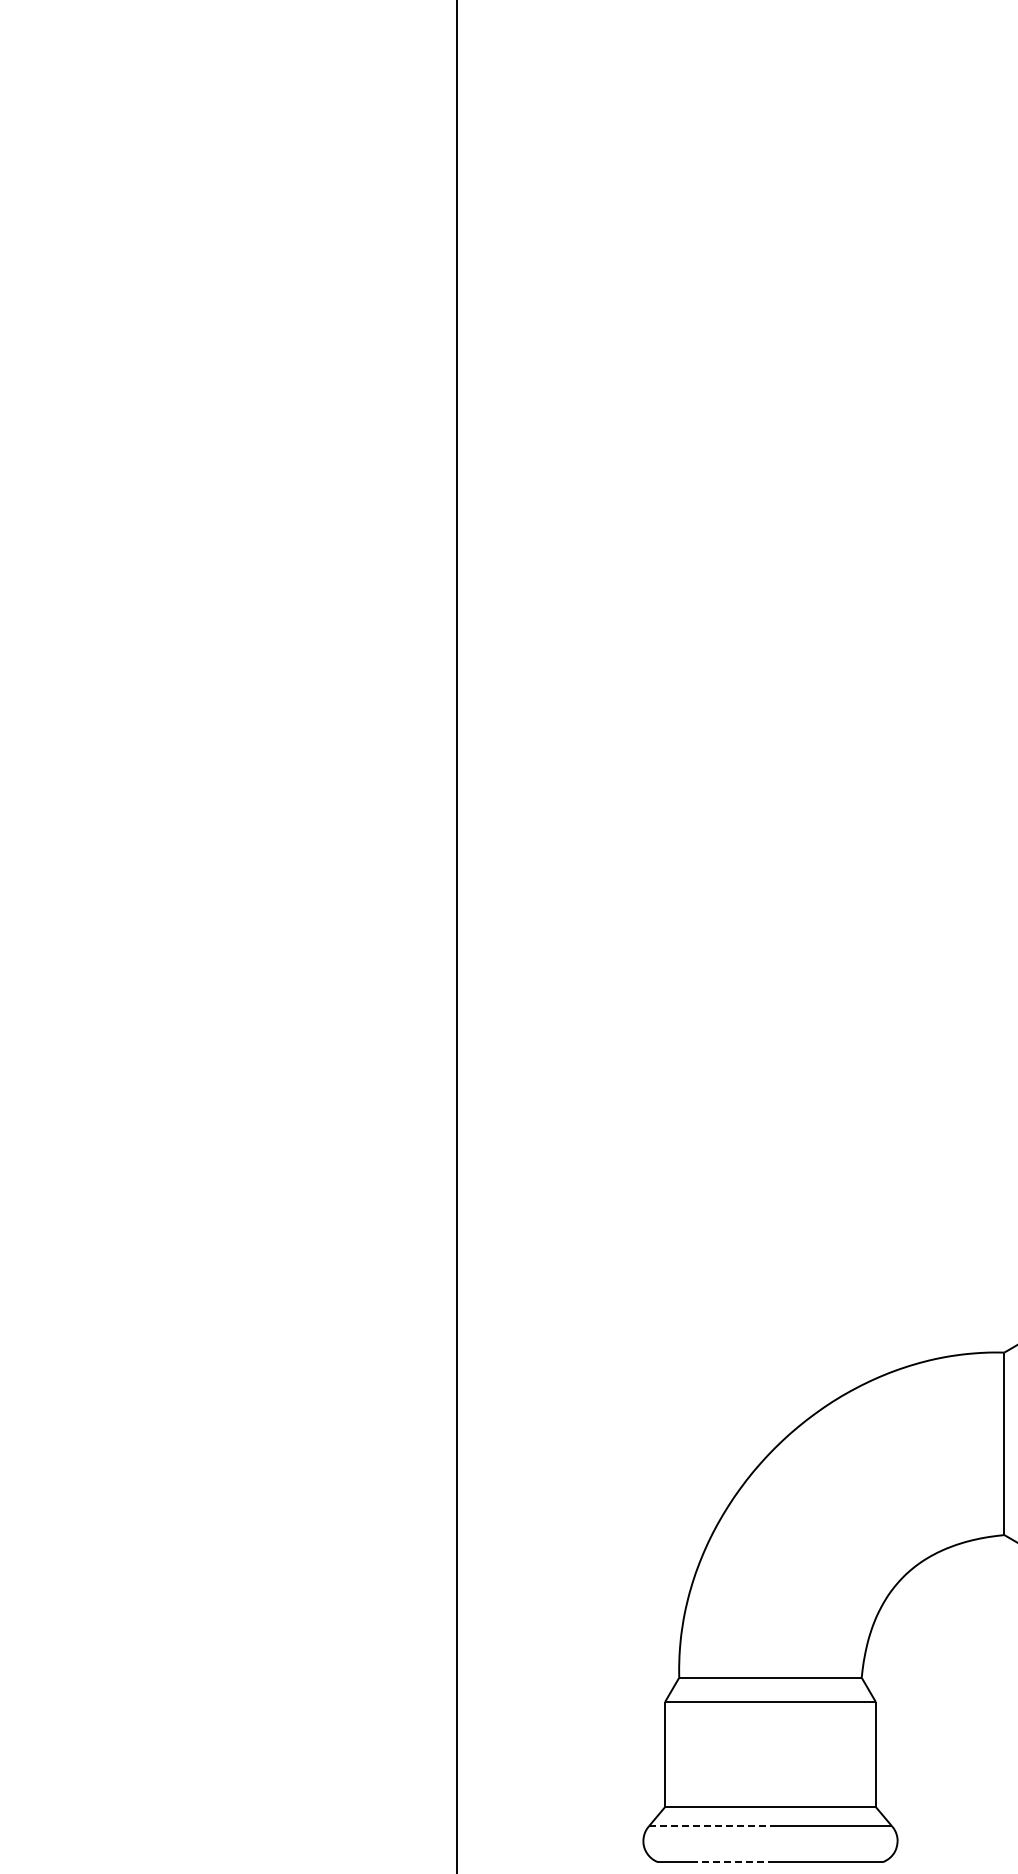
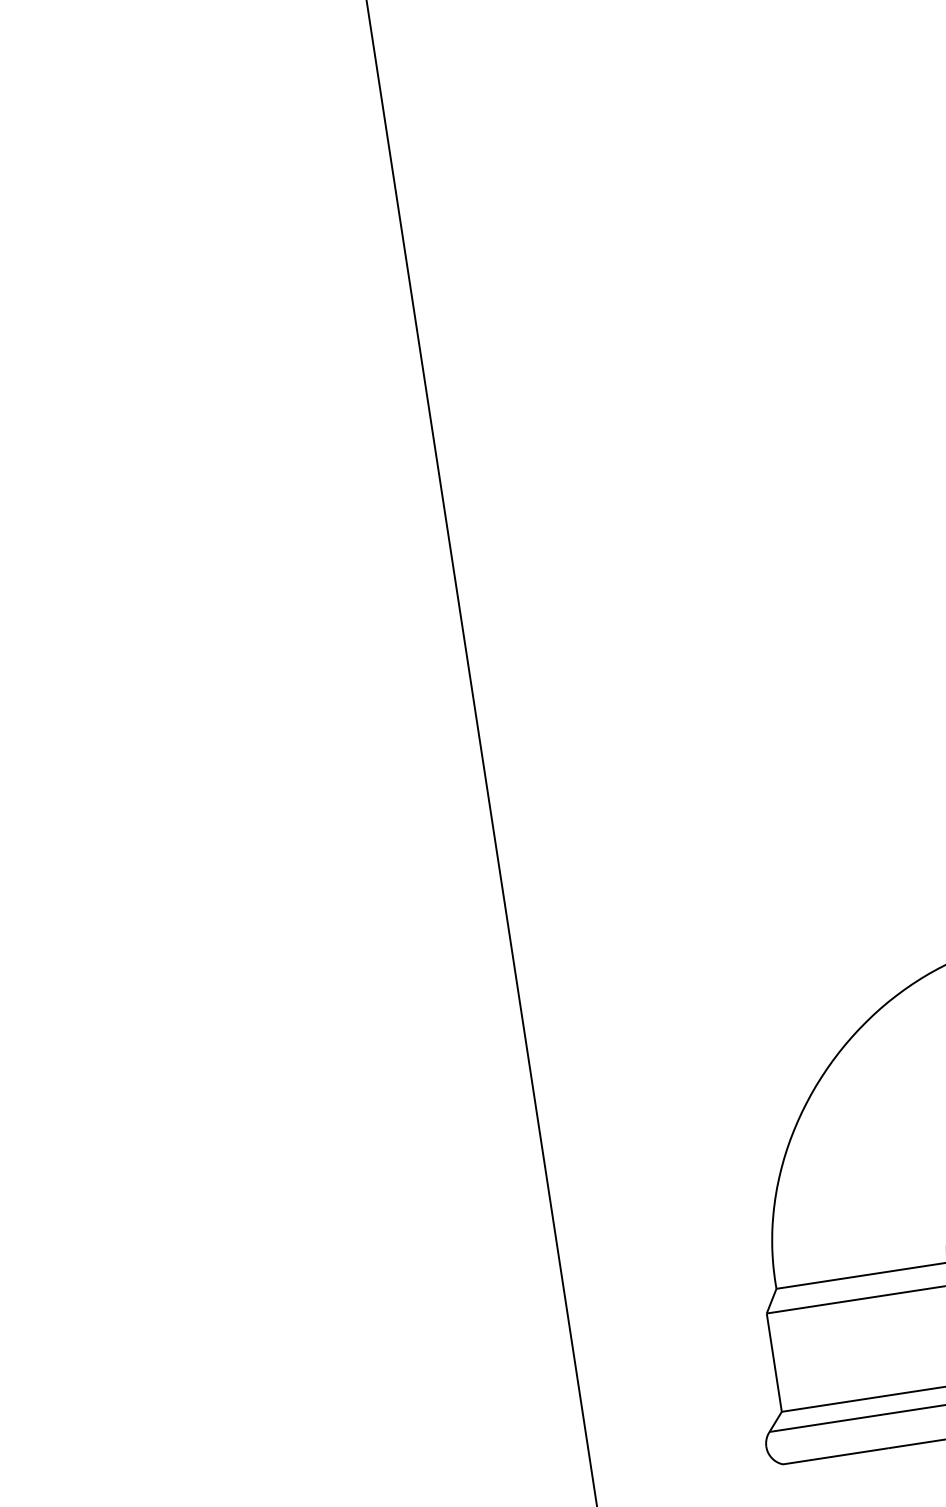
line: (709, 1826) -> (826, 1423), dashed -> solid
line: (730, 1862) -> (850, 1454), dashed -> solid

